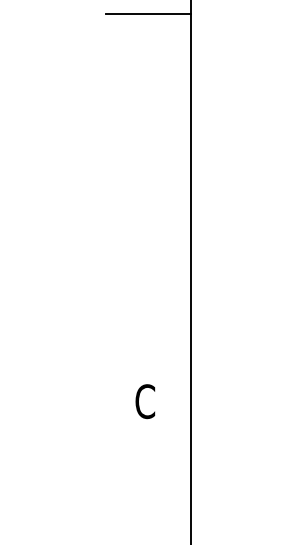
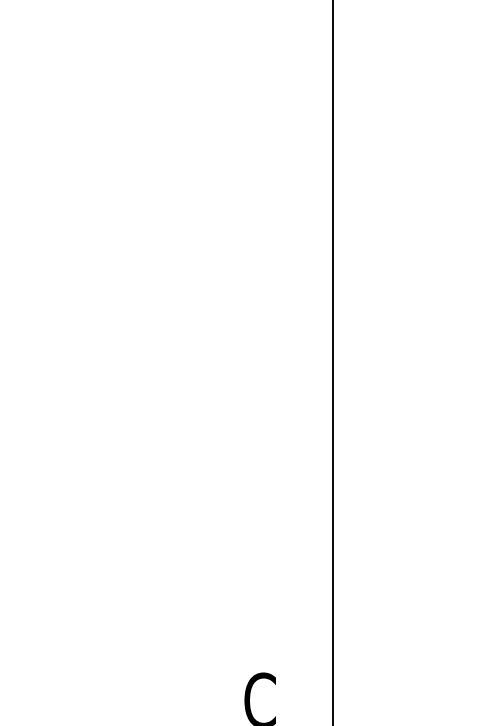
line: (148, 13) -> (265, 75), removed

